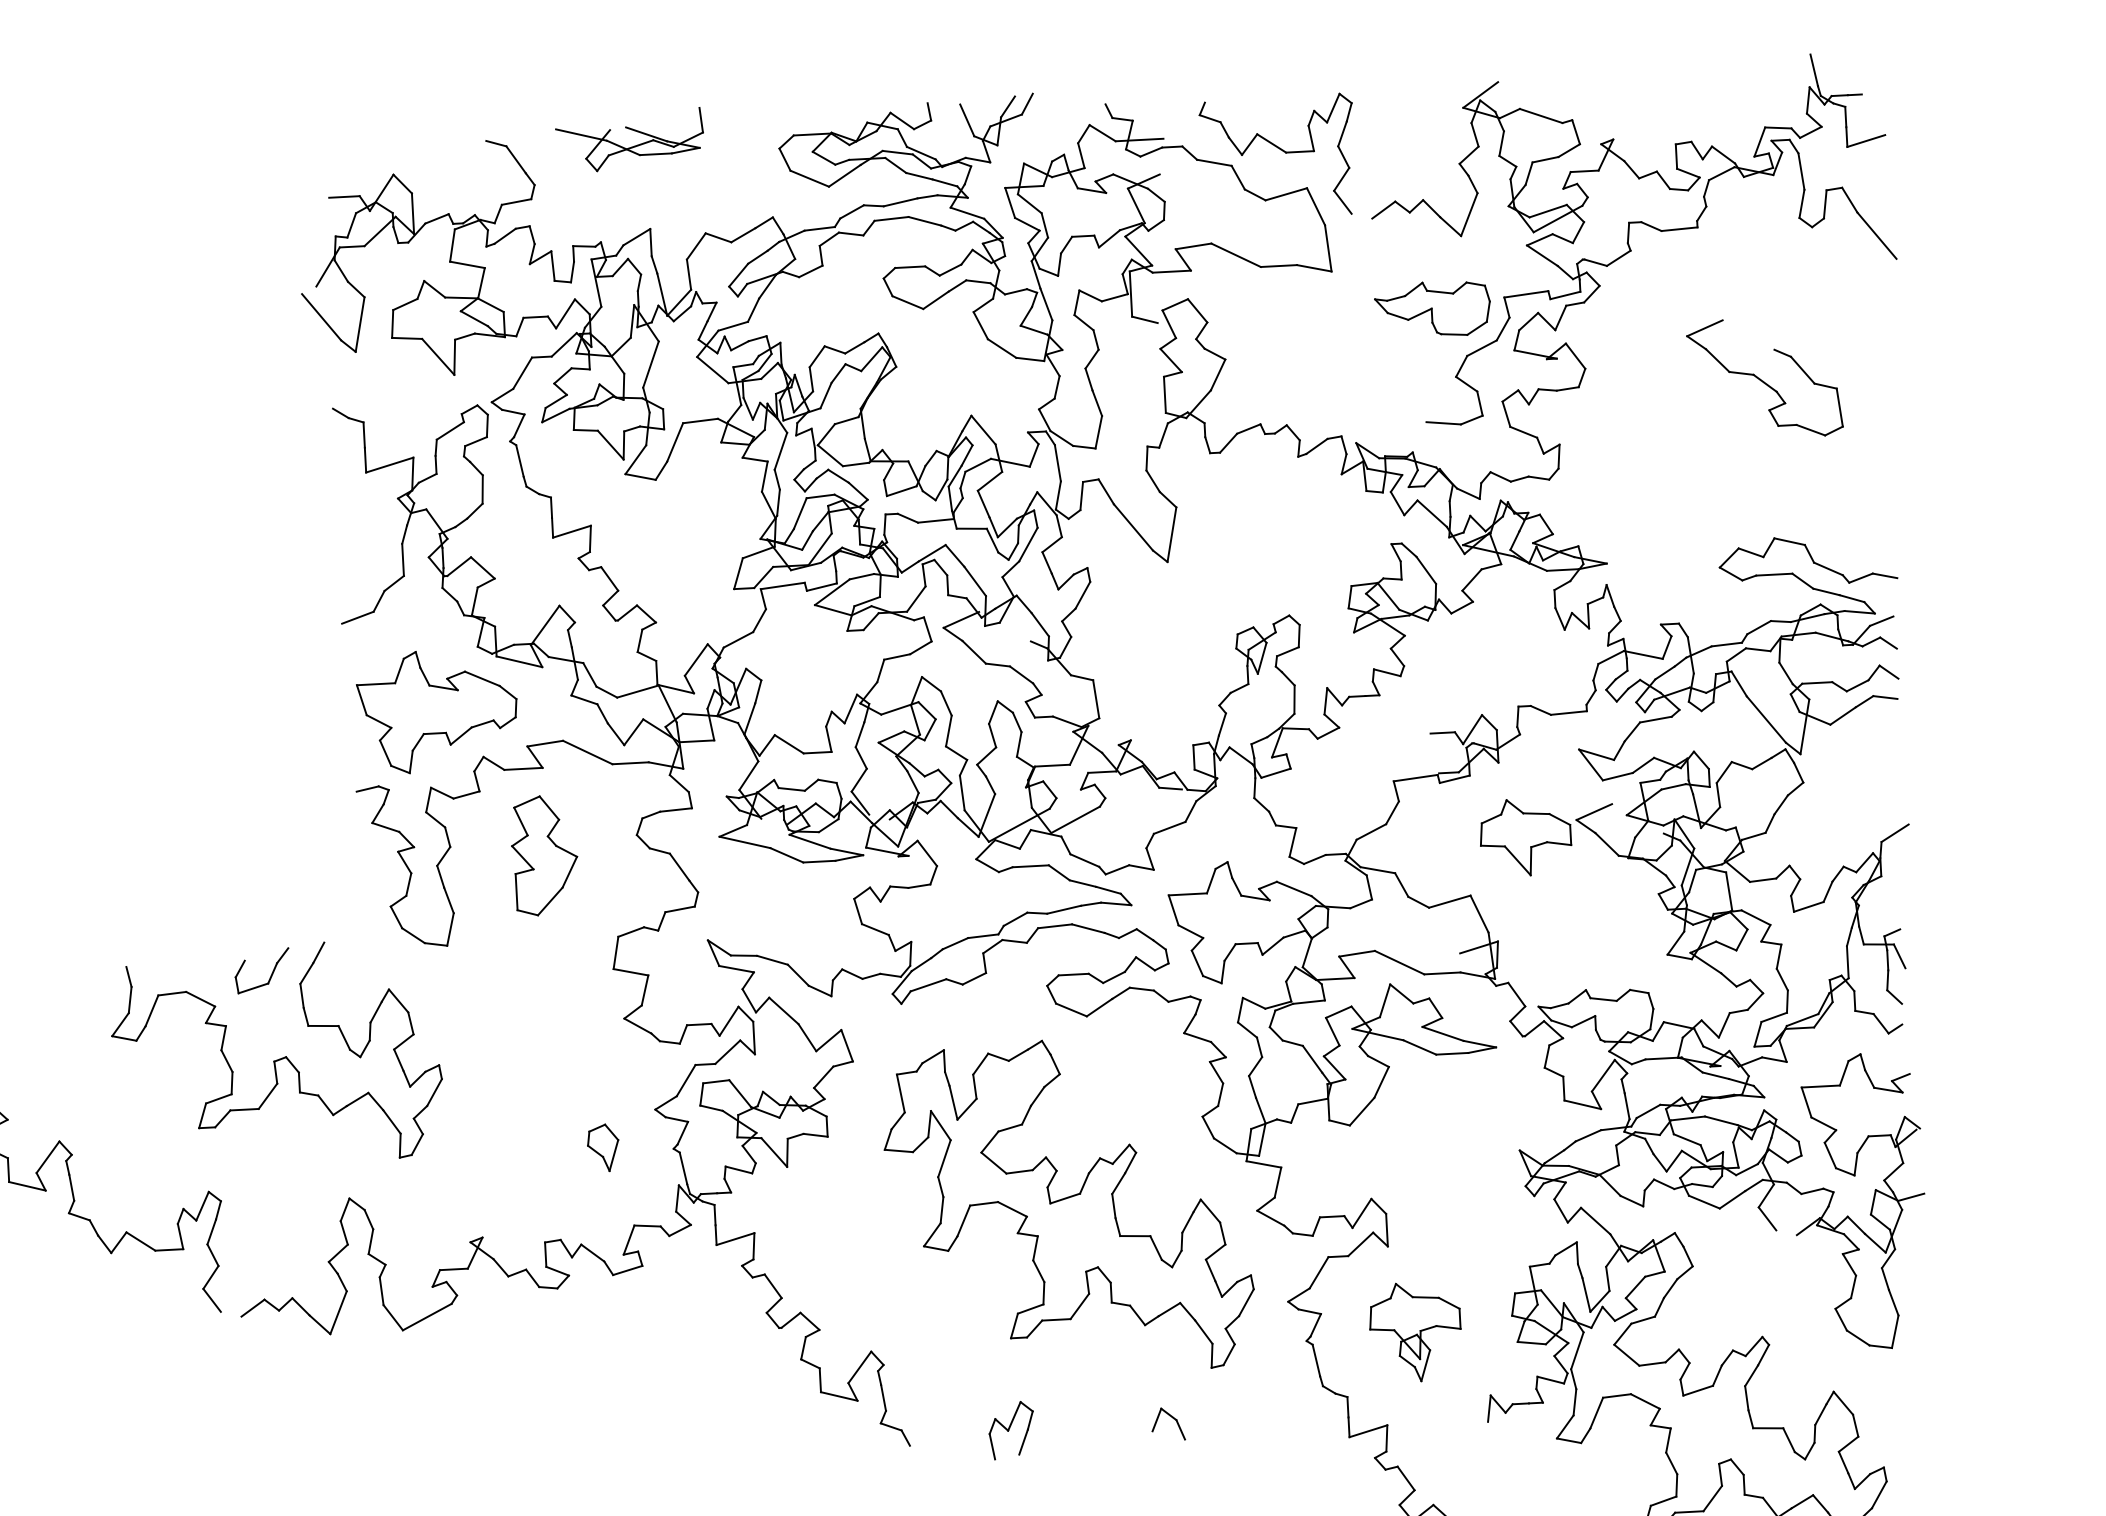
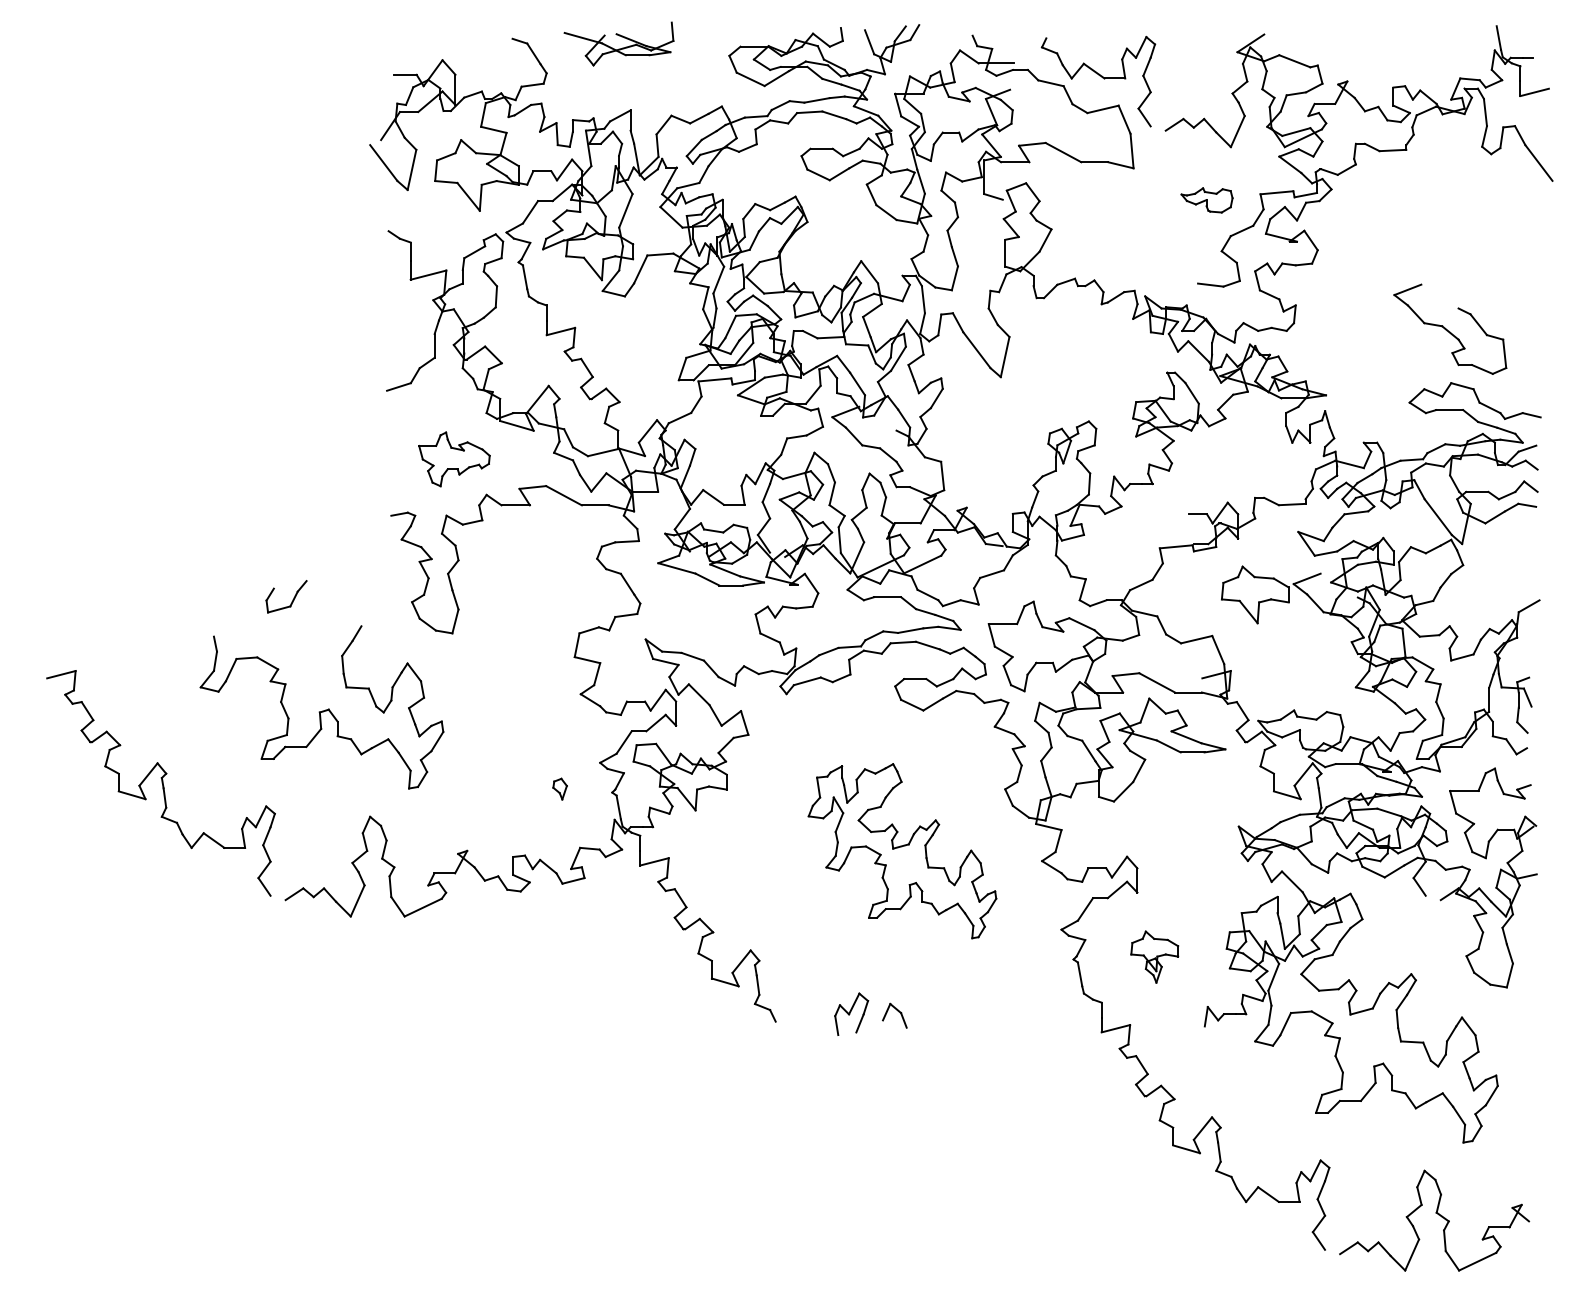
part: (1432, 309) -> (1206, 200), size x0.6
part: (1765, 377) -> (1450, 328), moved
part: (437, 711) -> (454, 459), size x0.6
part: (545, 855) -> (528, 570), removed
part: (270, 974) -> (292, 599), moved
part: (602, 1147) -> (559, 788), size x0.6
part: (1068, 1206) -> (902, 850), size x0.7
part: (1415, 1331) -> (1154, 956), size x0.7
part: (1167, 1423) -> (894, 1015), moved

